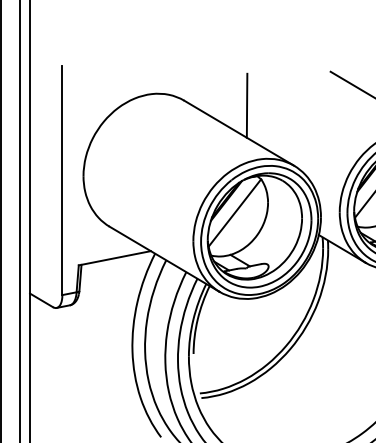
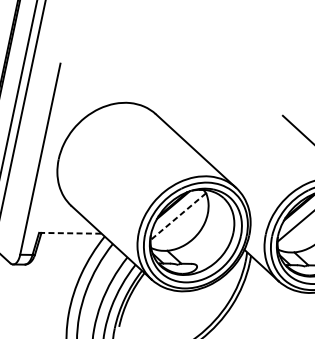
line: (246, 105) -> (206, 129), removed
line: (234, 212) -> (178, 216), solid -> dashed
line: (114, 258) -> (70, 233), solid -> dashed

